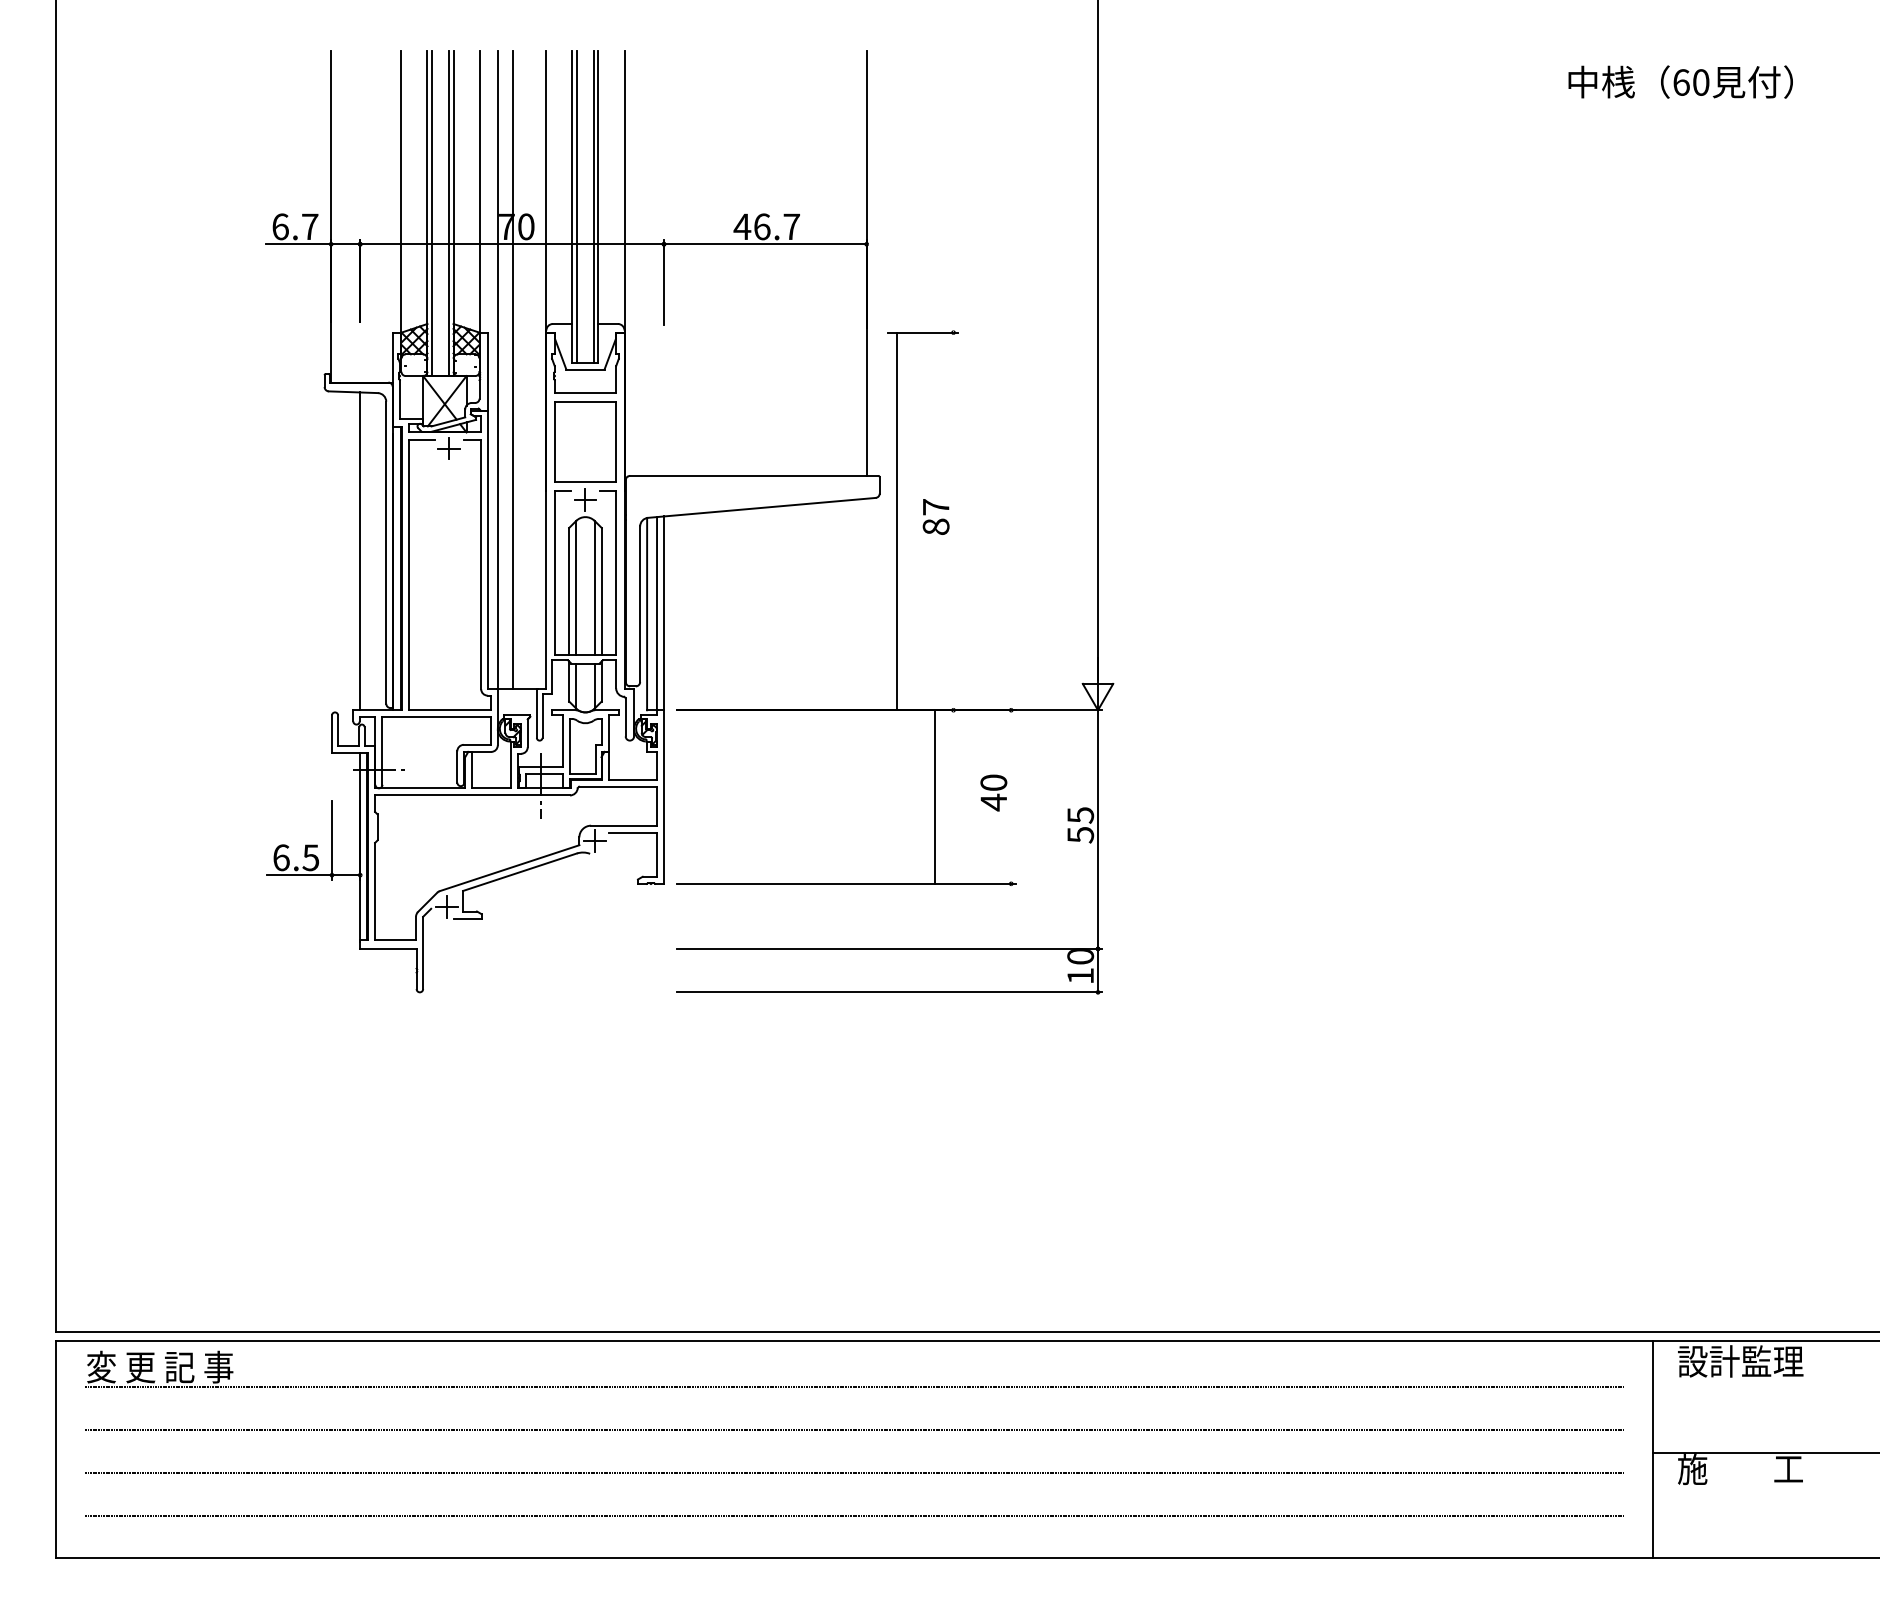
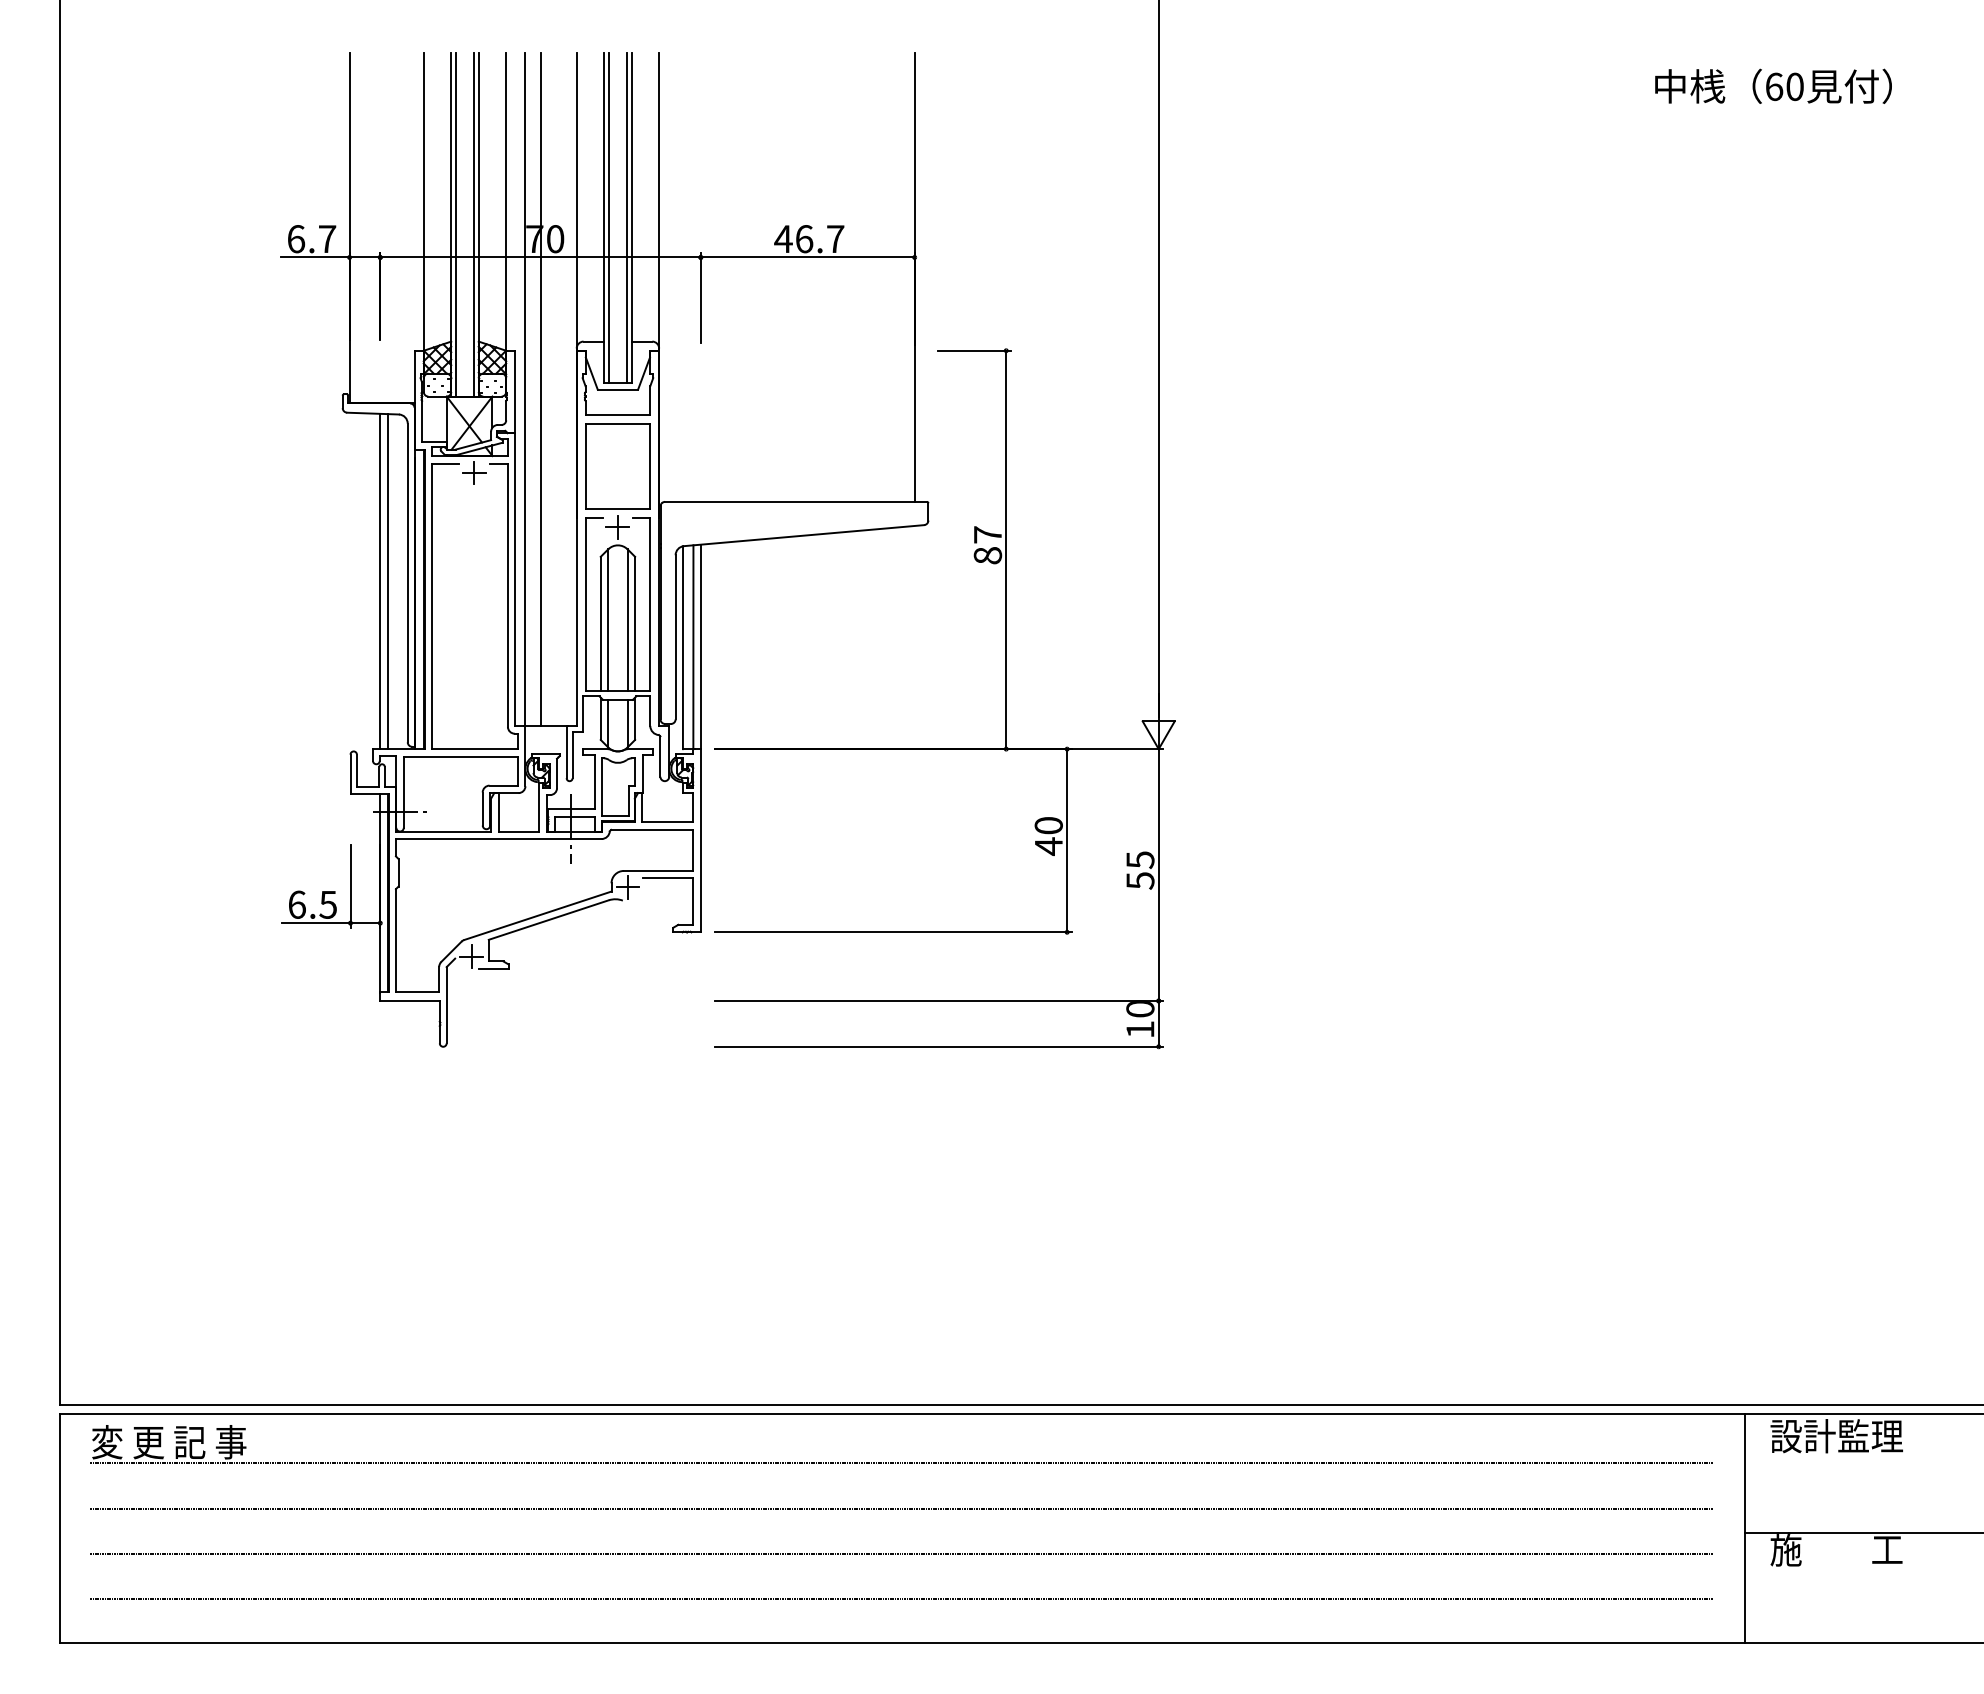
line: (896, 521) -> (1006, 549), moved
line: (367, 551) -> (387, 581), added
line: (935, 796) -> (1067, 840), moved

